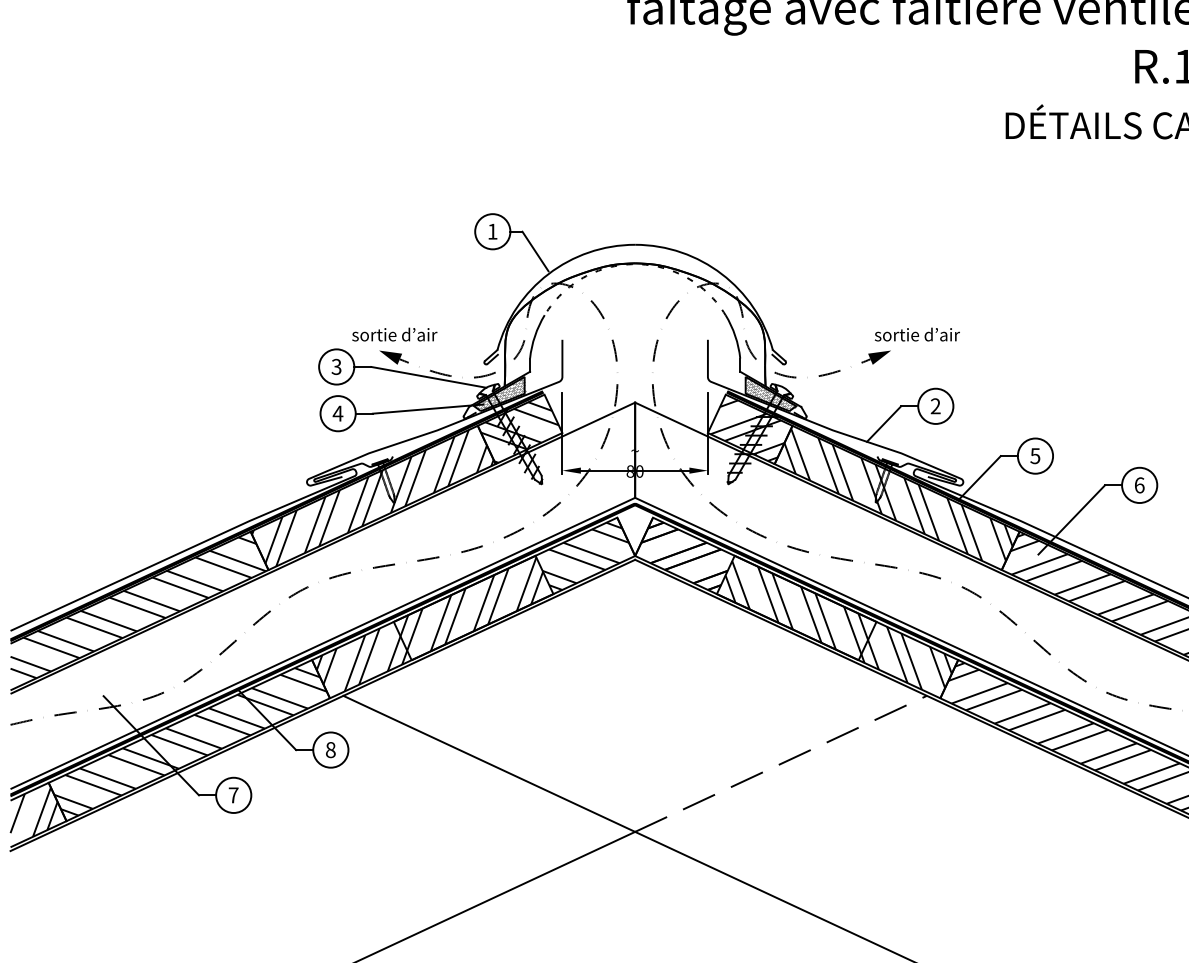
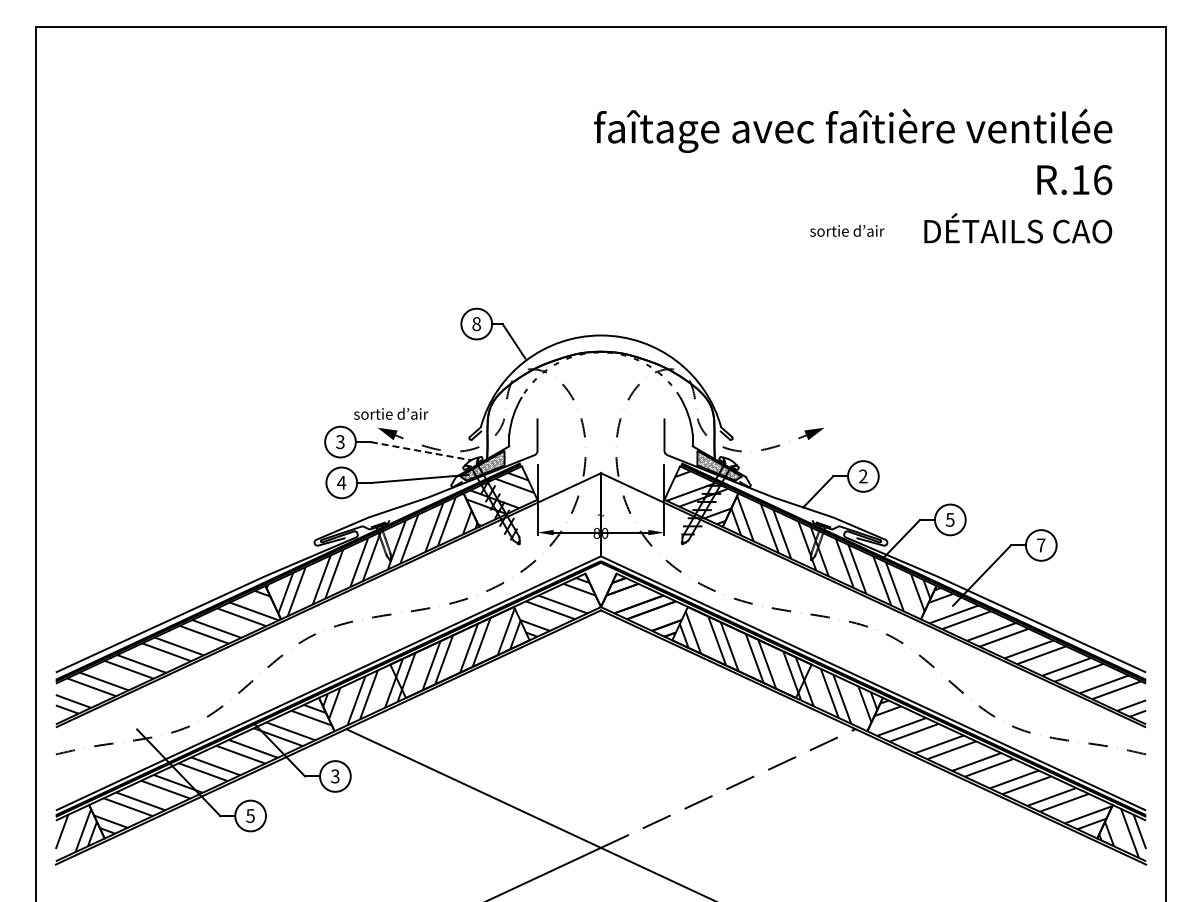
text: (492, 232) -> (476, 324), 1 -> 8
text: (917, 334) -> (847, 230), moved
line: (428, 377) -> (420, 451), solid -> dashed
text: (1139, 485) -> (1041, 545), 6 -> 7
text: (330, 750) -> (335, 776), 8 -> 3
text: (233, 795) -> (250, 816), 7 -> 5

